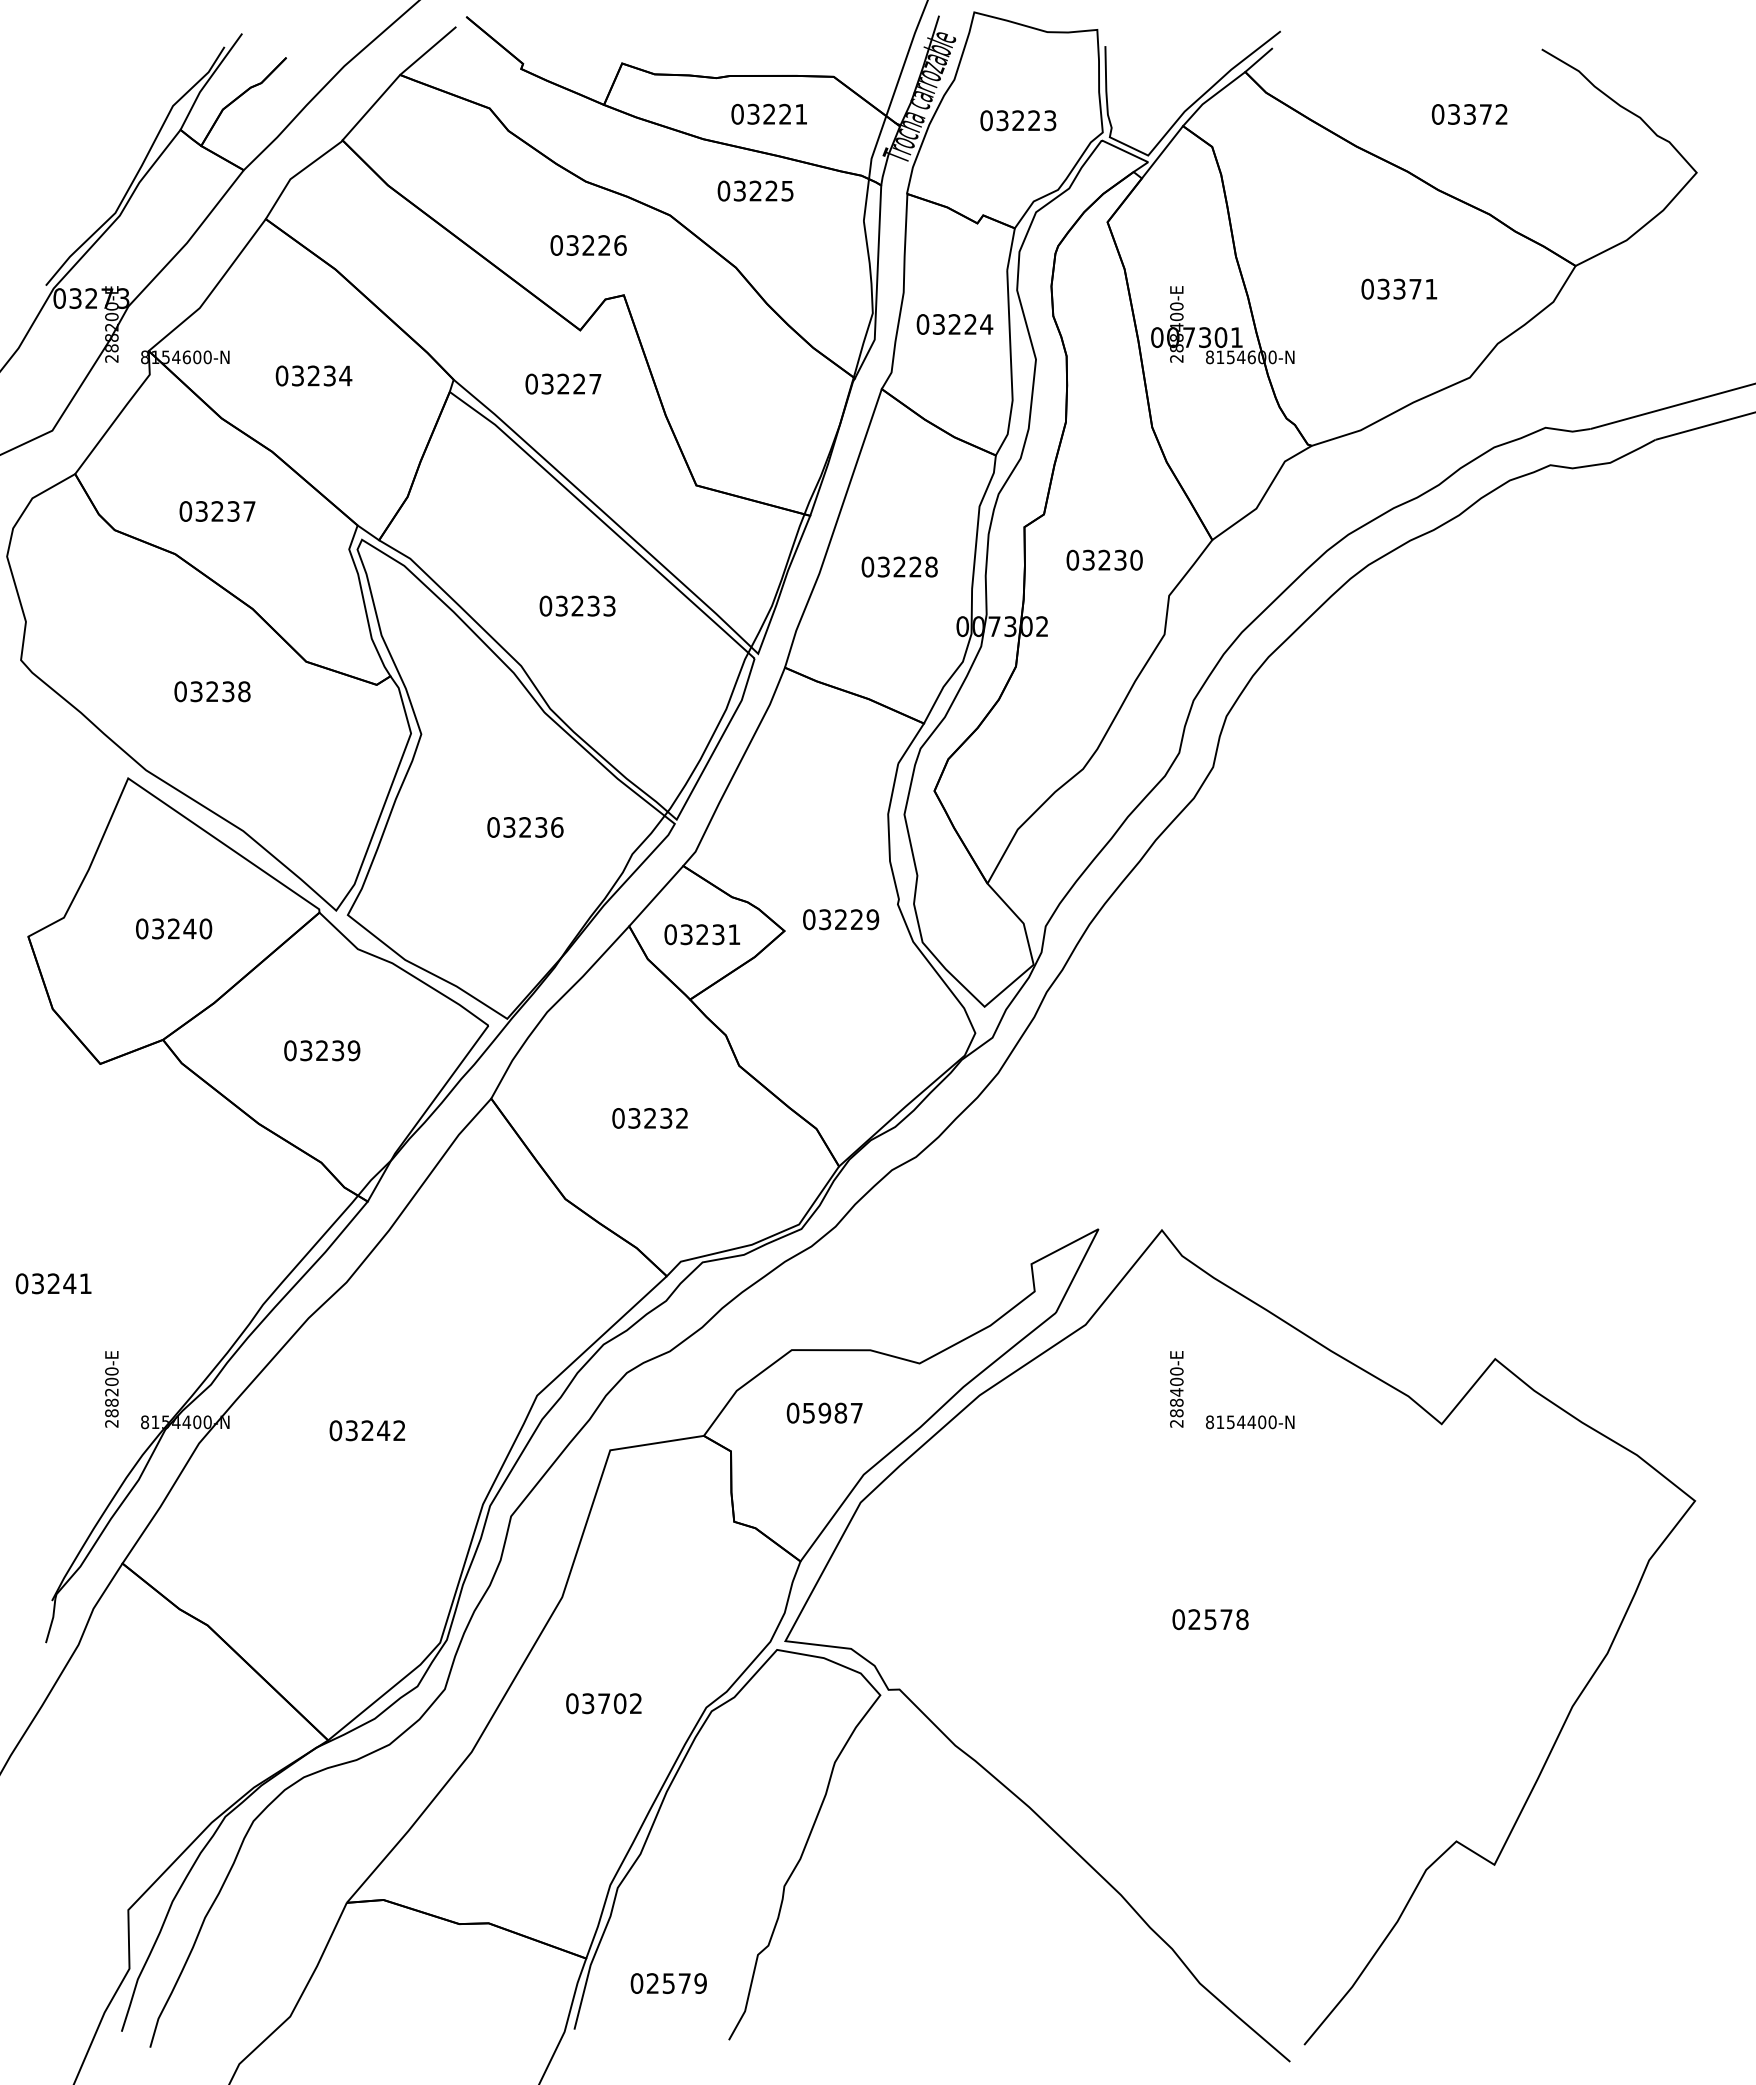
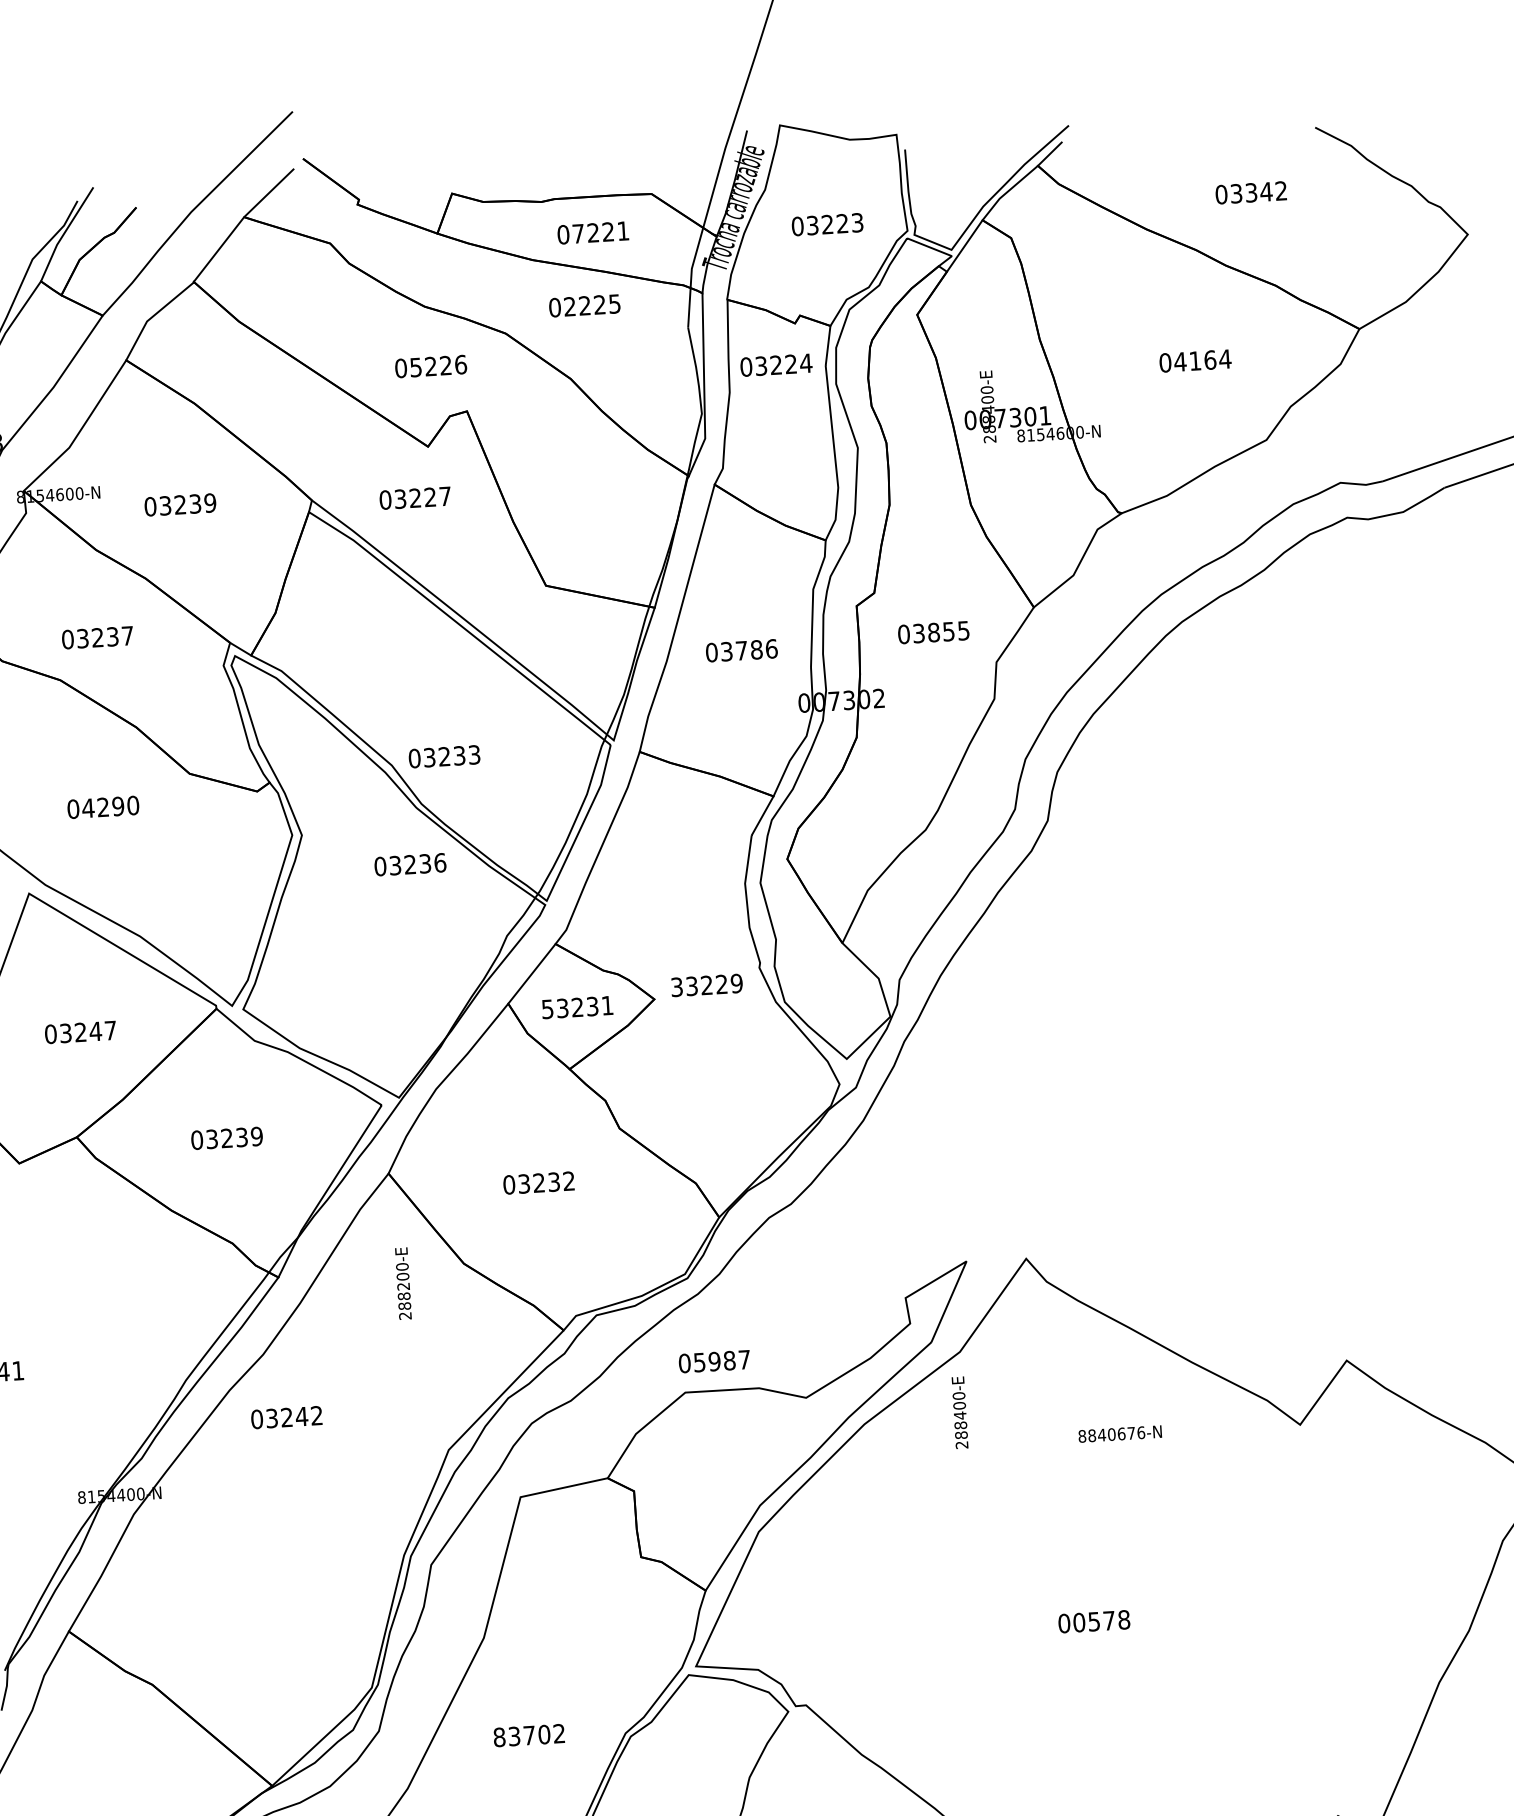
text: (753, 113) -> (578, 233), 03221 -> 07221
text: (1485, 114) -> (1266, 191), 03372 -> 03342
text: (739, 191) -> (569, 307), 03225 -> 02225
text: (572, 245) -> (415, 367), 03226 -> 05226
text: (1407, 288) -> (1202, 359), 03371 -> 04164
text: (954, 324) -> (775, 365), moved
text: (345, 375) -> (210, 502), 03234 -> 03239
text: (1120, 559) -> (948, 630), 03230 -> 03855
text: (915, 566) -> (756, 649), 03228 -> 03786
text: (577, 605) -> (444, 756), moved
text: (220, 691) -> (110, 806), 03238 -> 04290
text: (525, 827) -> (410, 864), moved
text: (809, 919) -> (677, 987), 03229 -> 33229
text: (205, 928) -> (110, 1030), 03240 -> 03247
text: (670, 934) -> (547, 1009), 03231 -> 53231
text: (111, 1389) -> (403, 1283), moved
text: (1176, 1389) -> (959, 1412), moved
text: (824, 1412) -> (714, 1361), moved
text: (1246, 1422) -> (1116, 1434), 8154400-N -> 8840676-N
text: (366, 1430) -> (285, 1417), moved
text: (1194, 1619) -> (1079, 1622), 02578 -> 00578
text: (572, 1703) -> (499, 1737), 03702 -> 83702

